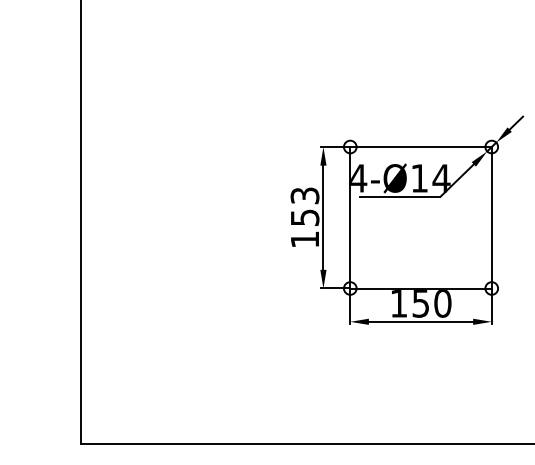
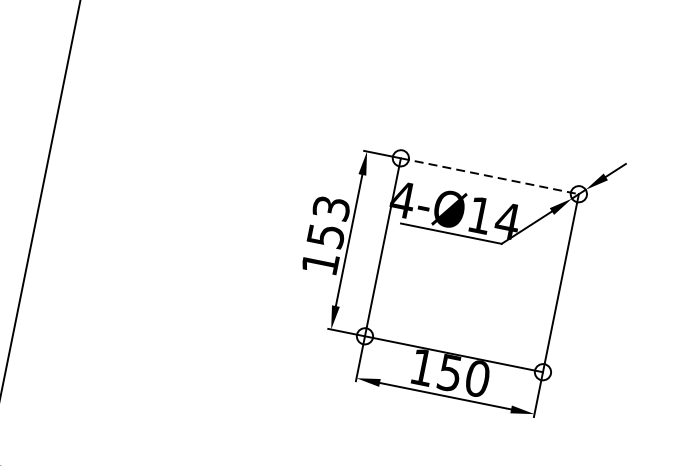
line: (421, 147) -> (490, 176), solid -> dashed

